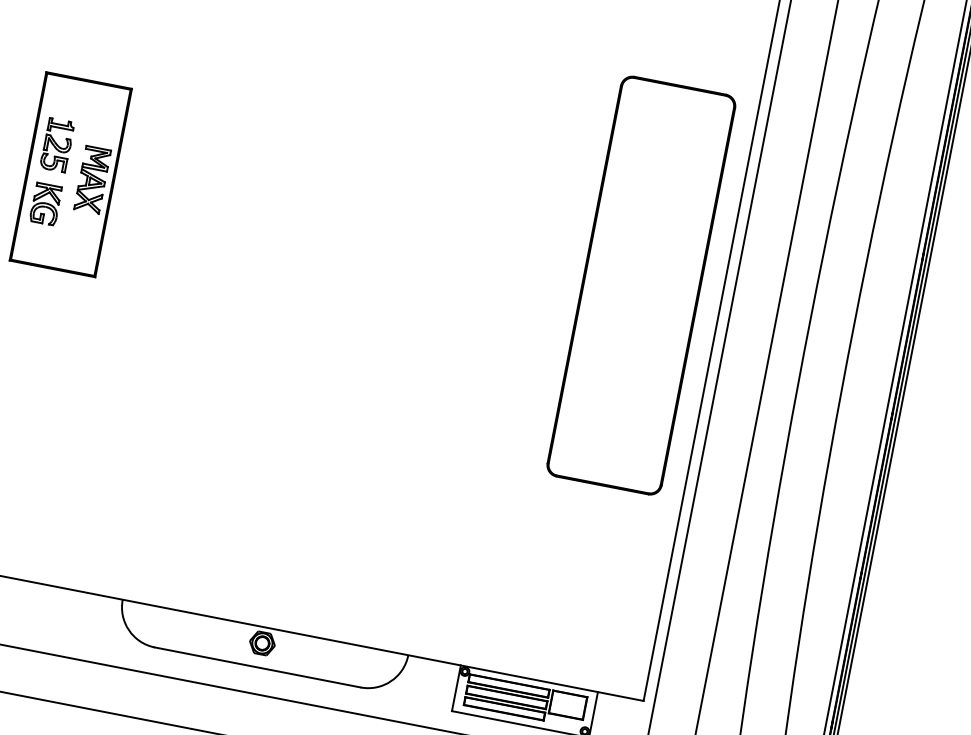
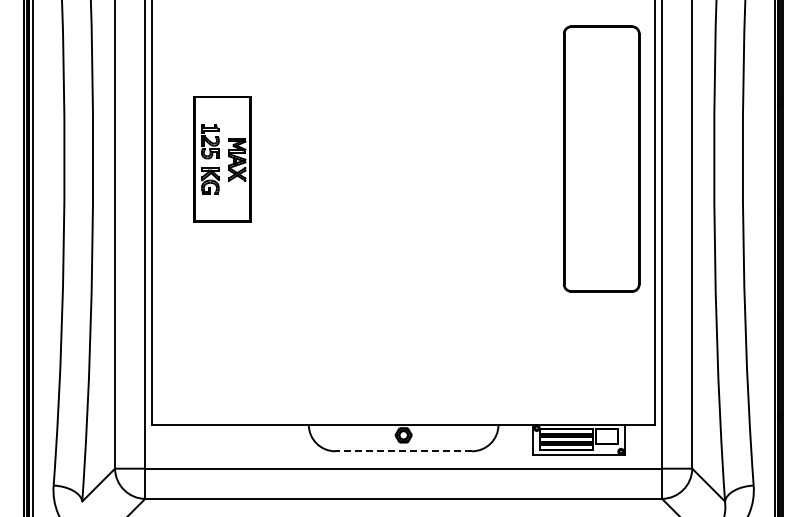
line: (257, 667) -> (403, 451), solid -> dashed

